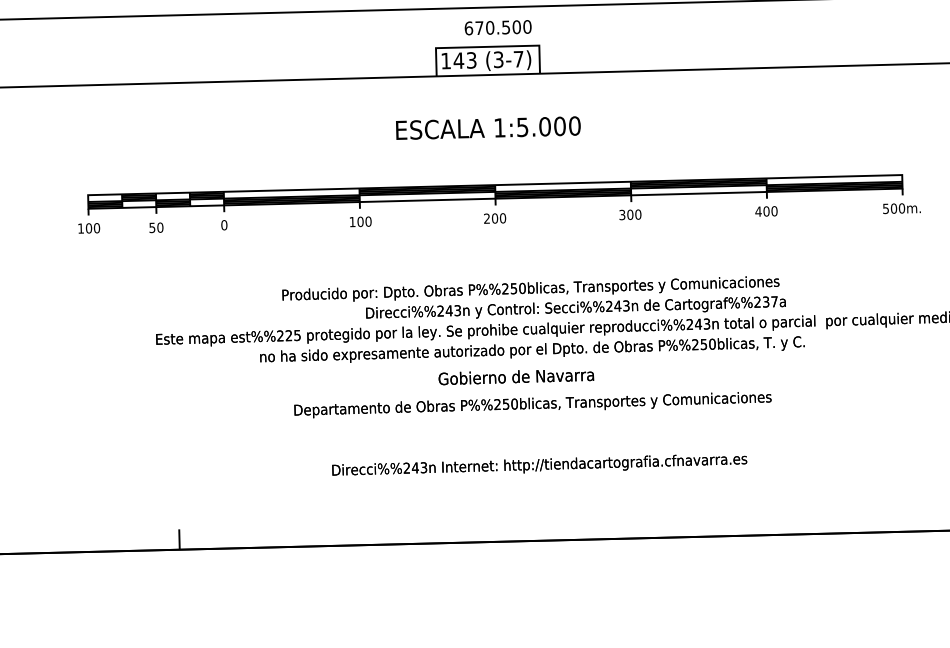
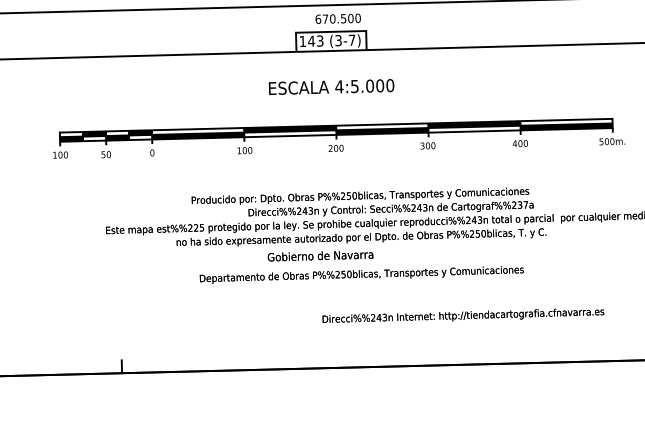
text: (500, 127) -> (339, 86), 1:5.000 -> 4:5.000
text: (516, 377) -> (320, 256), moved
text: (539, 464) -> (463, 315), moved

